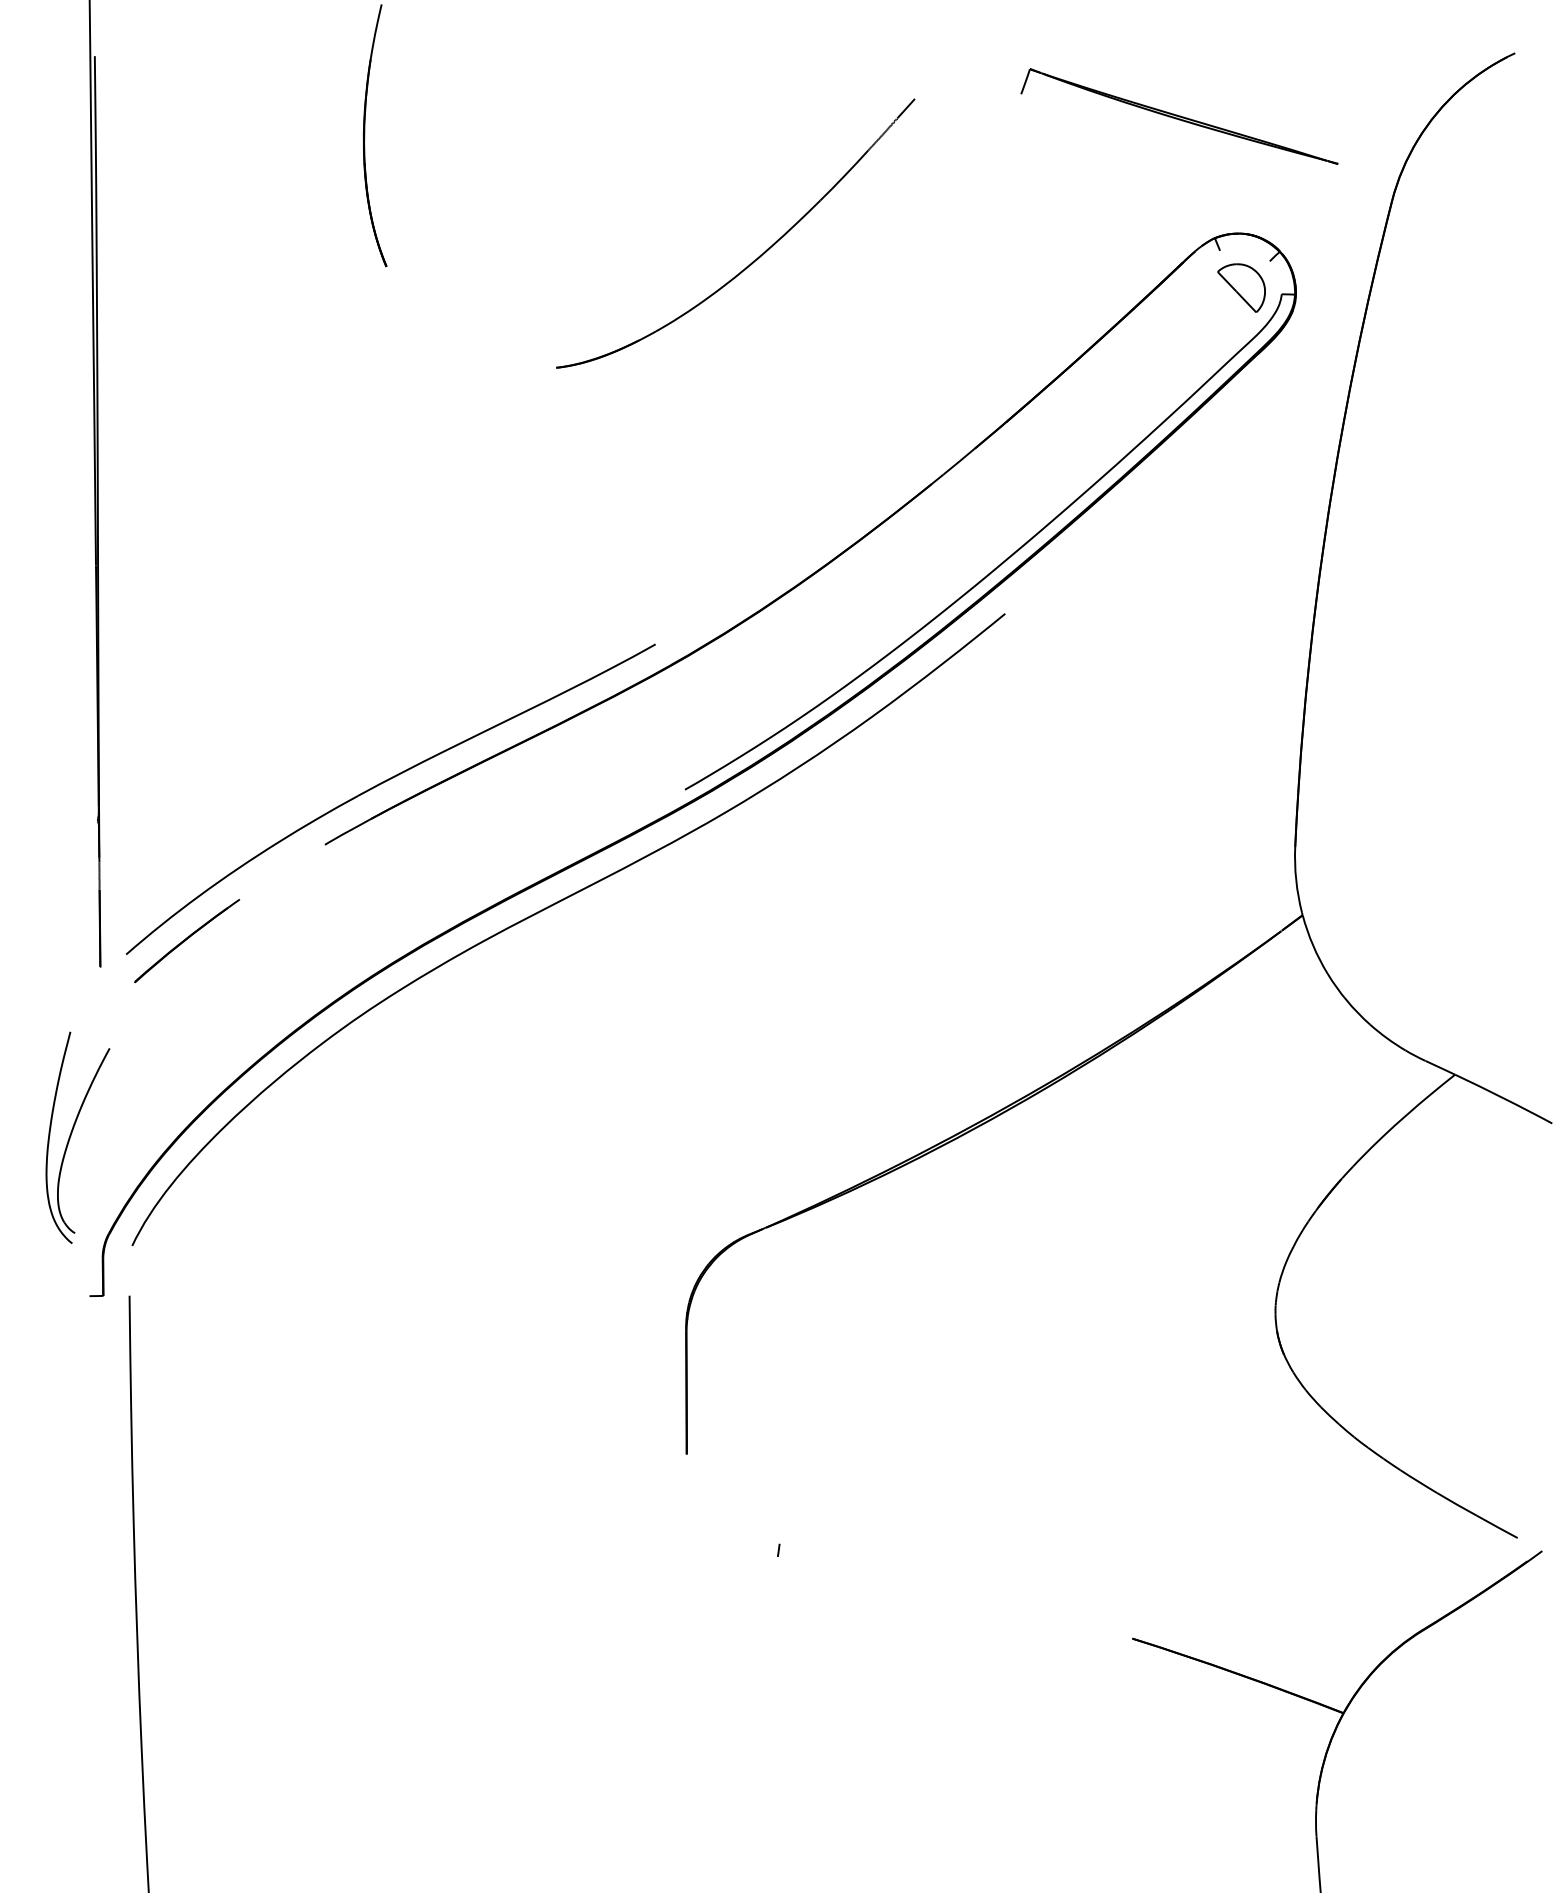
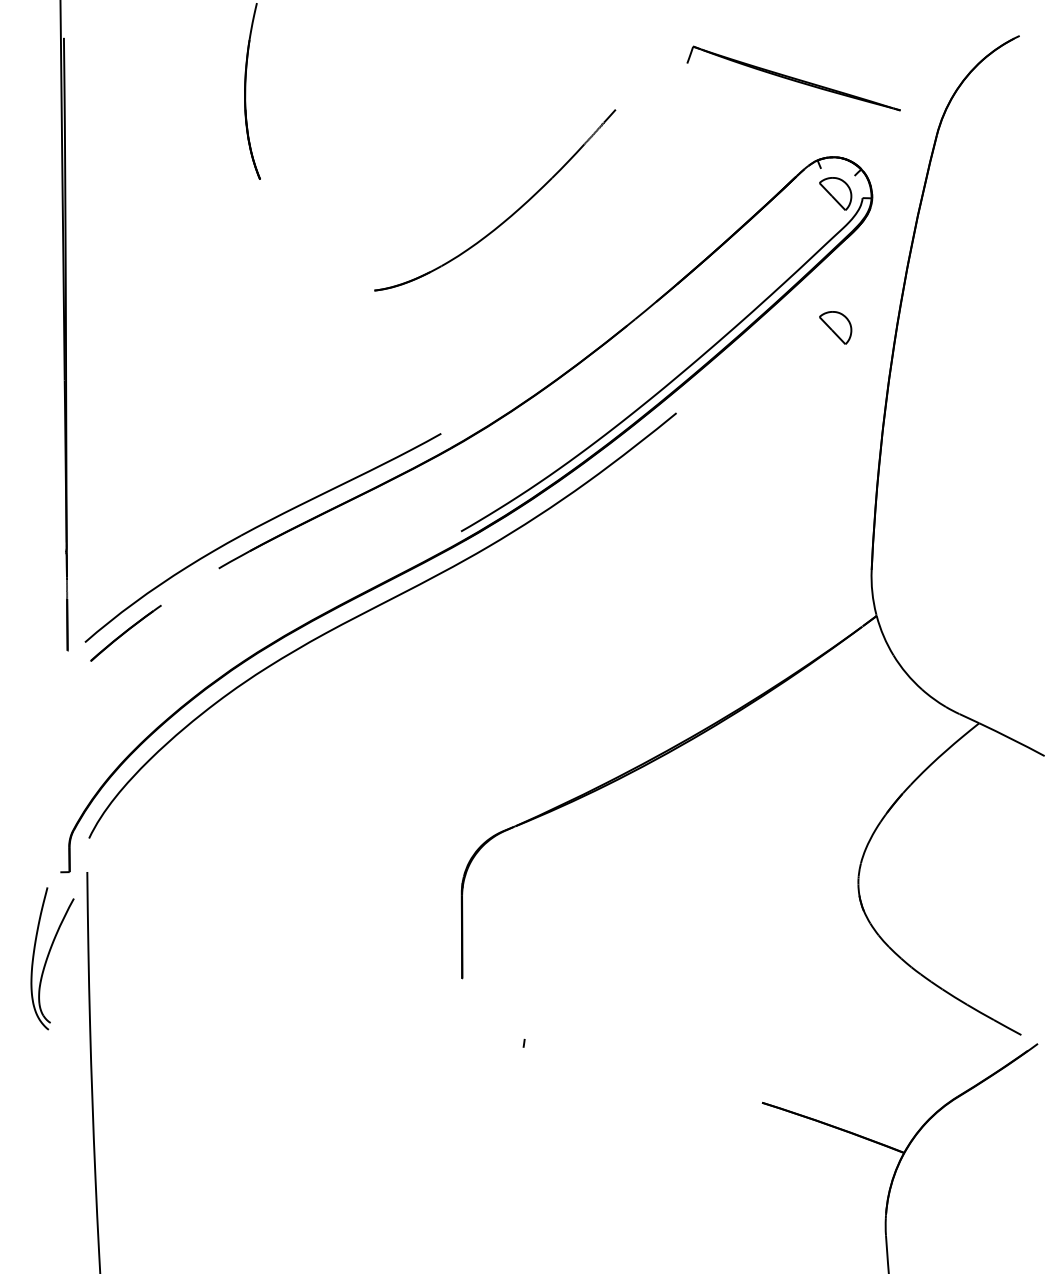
part: (754, 259) -> (507, 217), moved
part: (1241, 486) -> (835, 327), added
part: (77, 1137) -> (52, 958), moved

